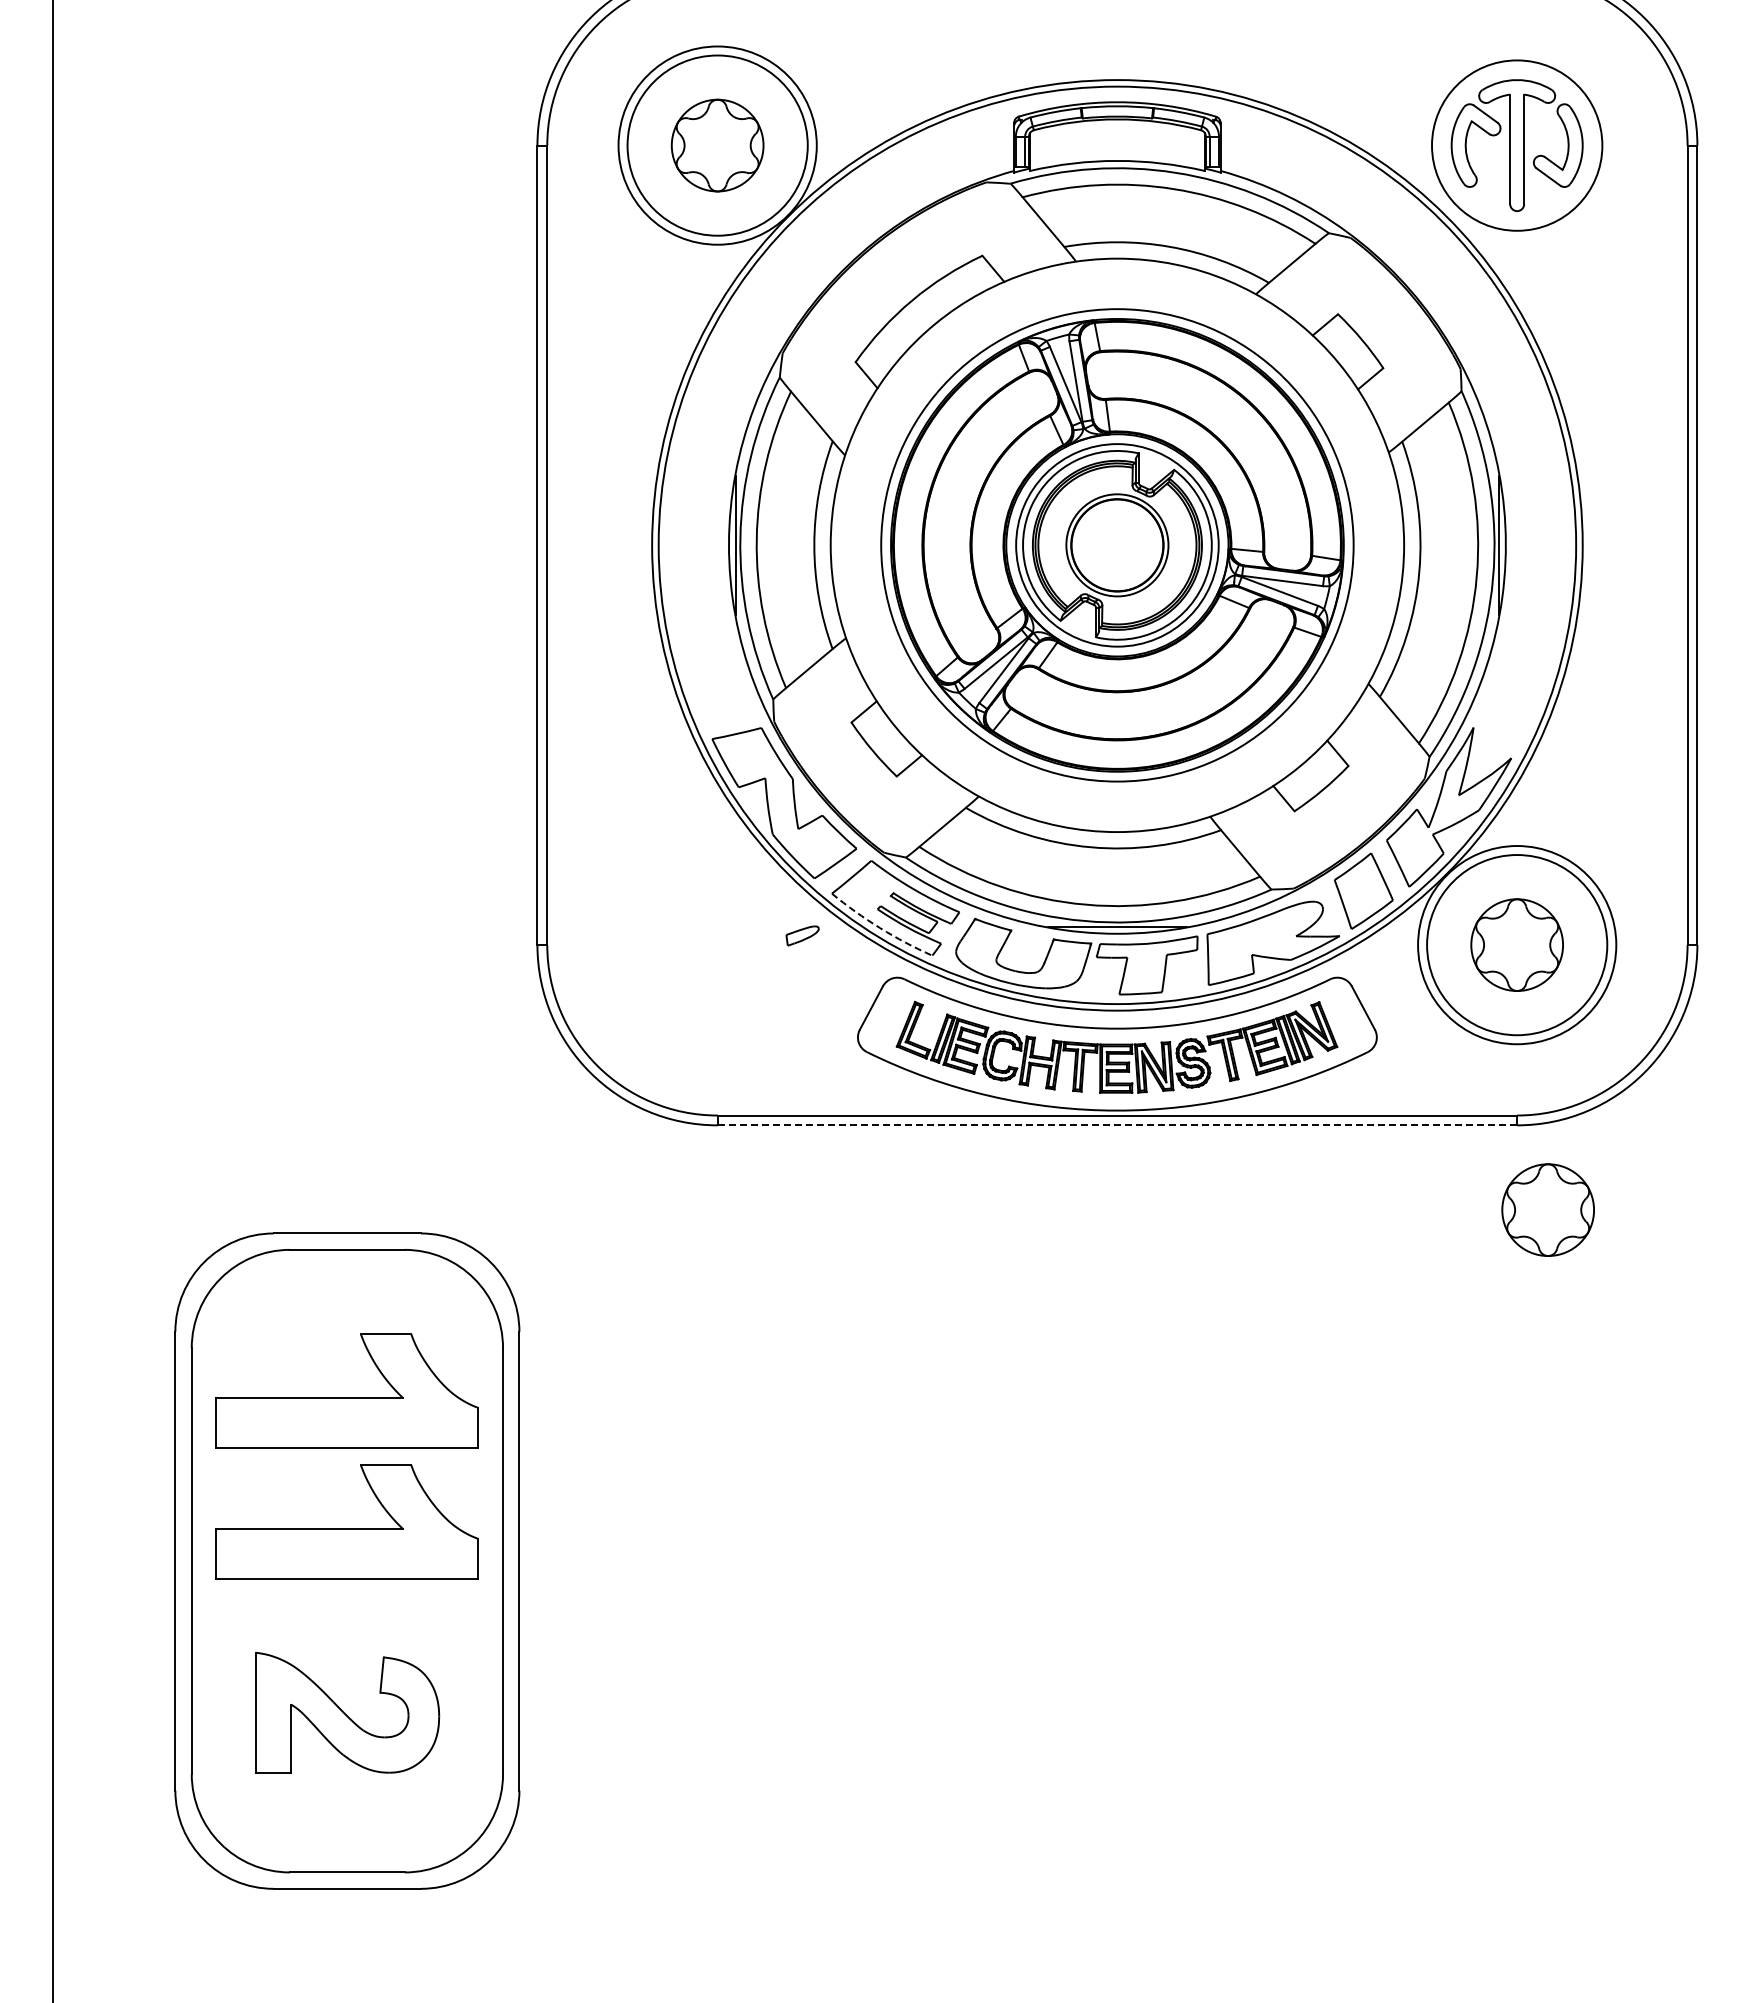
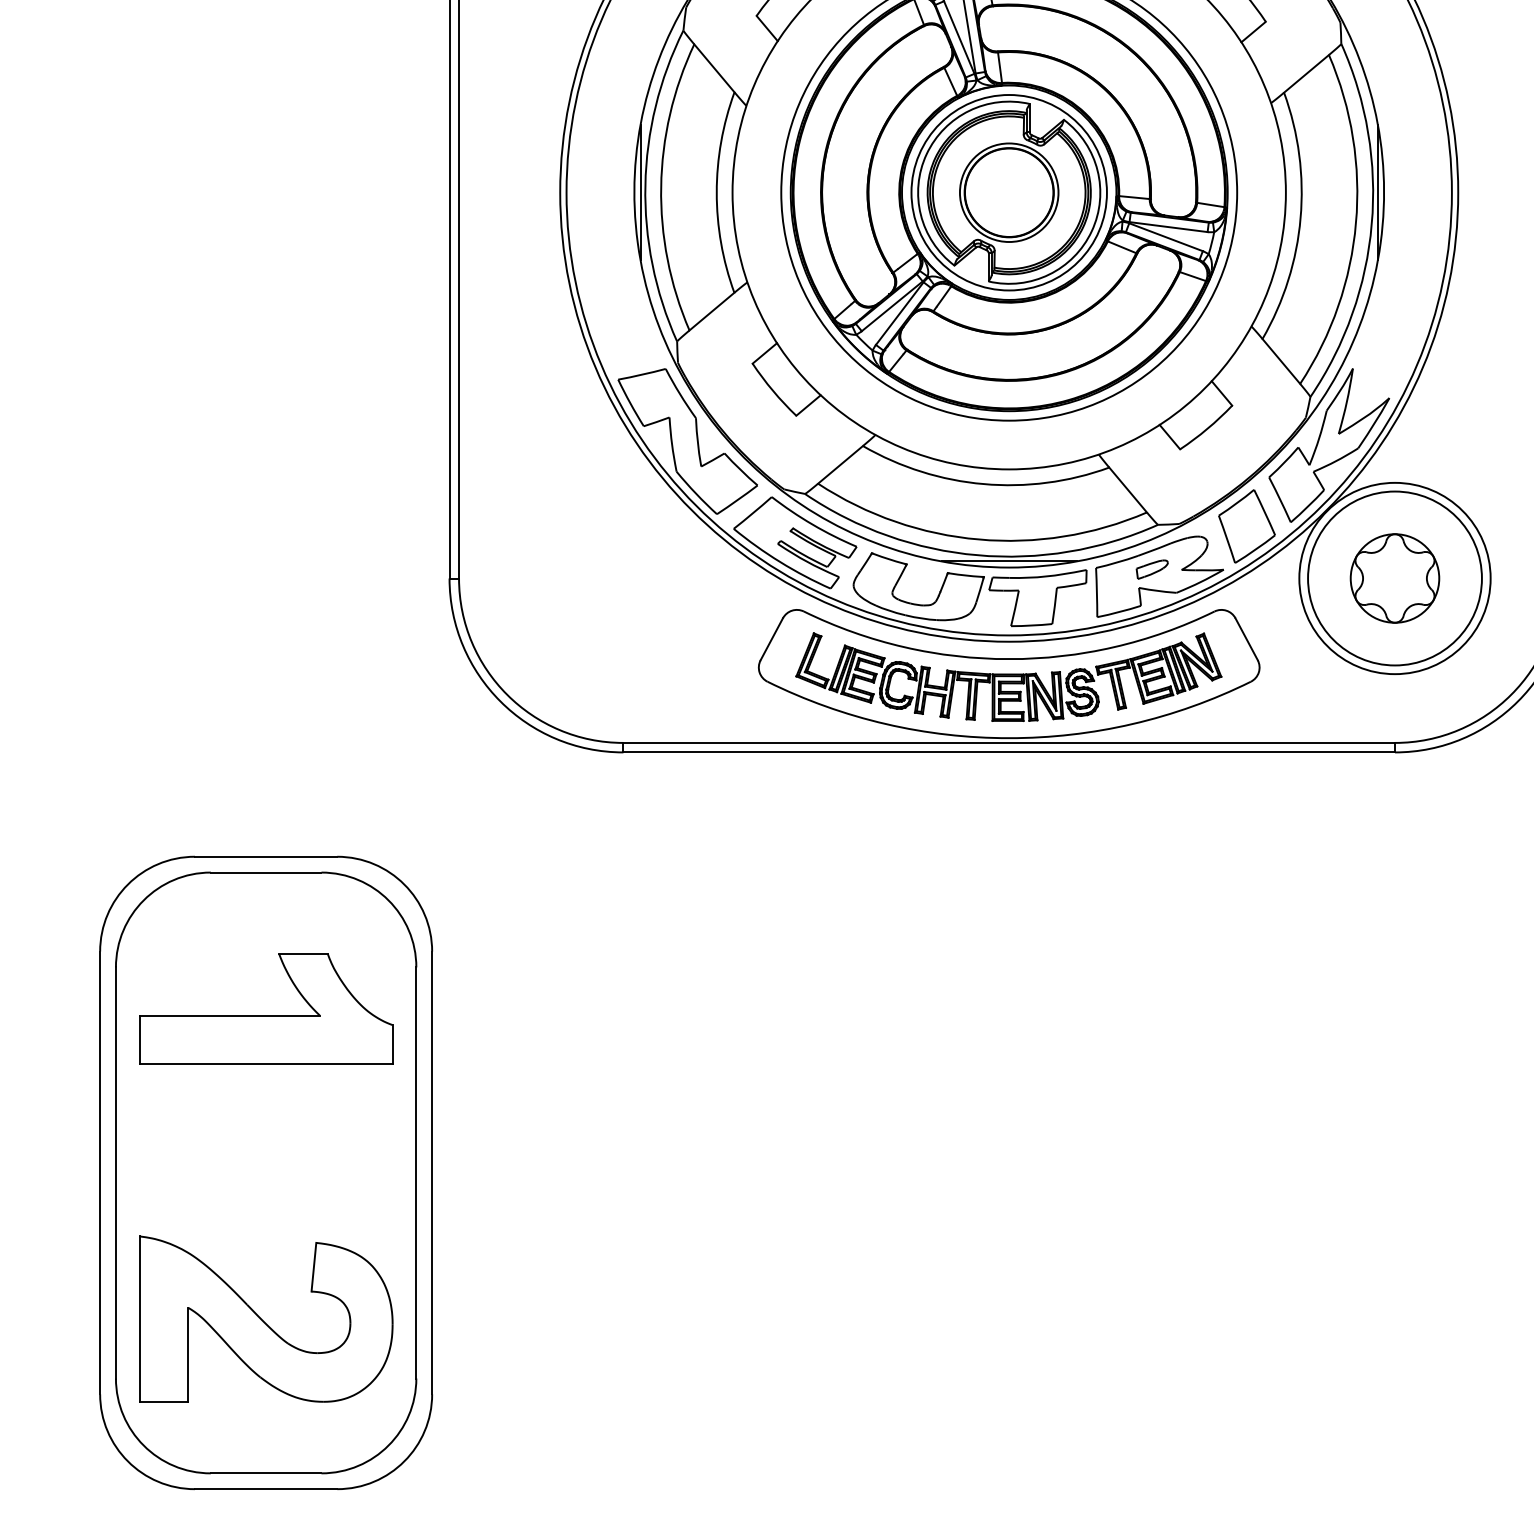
arc: (880, 928) -> (780, 562), dashed -> solid
part: (802, 935) -> (1152, 569), moved
line: (1117, 1125) -> (1009, 752), dashed -> solid
part: (1547, 1209) -> (1424, 833), removed
part: (346, 1528) -> (265, 1141), removed
part: (347, 1712) -> (266, 1319), size x1.43

